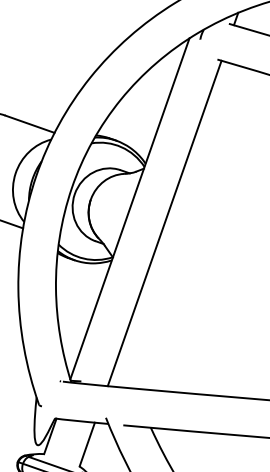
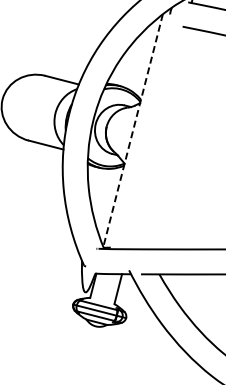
line: (130, 210) -> (133, 131), solid -> dashed
line: (163, 223) -> (156, 138), removed

